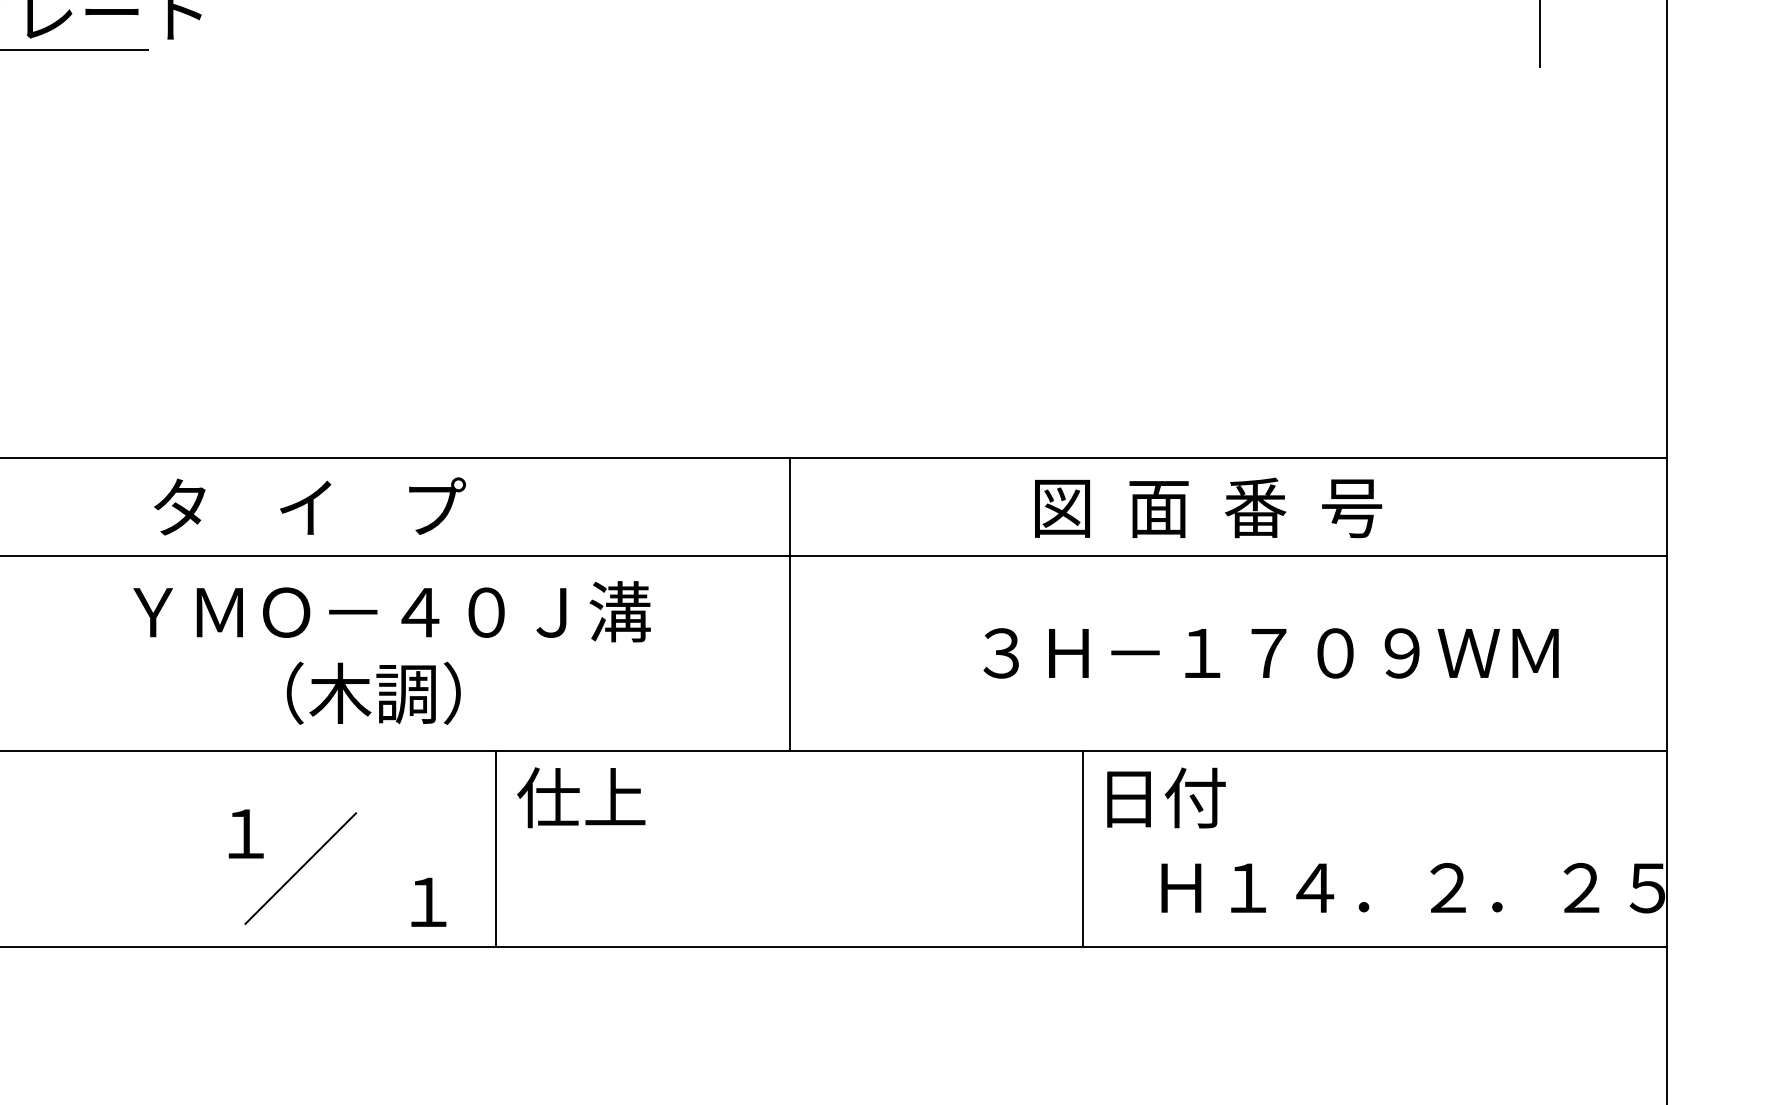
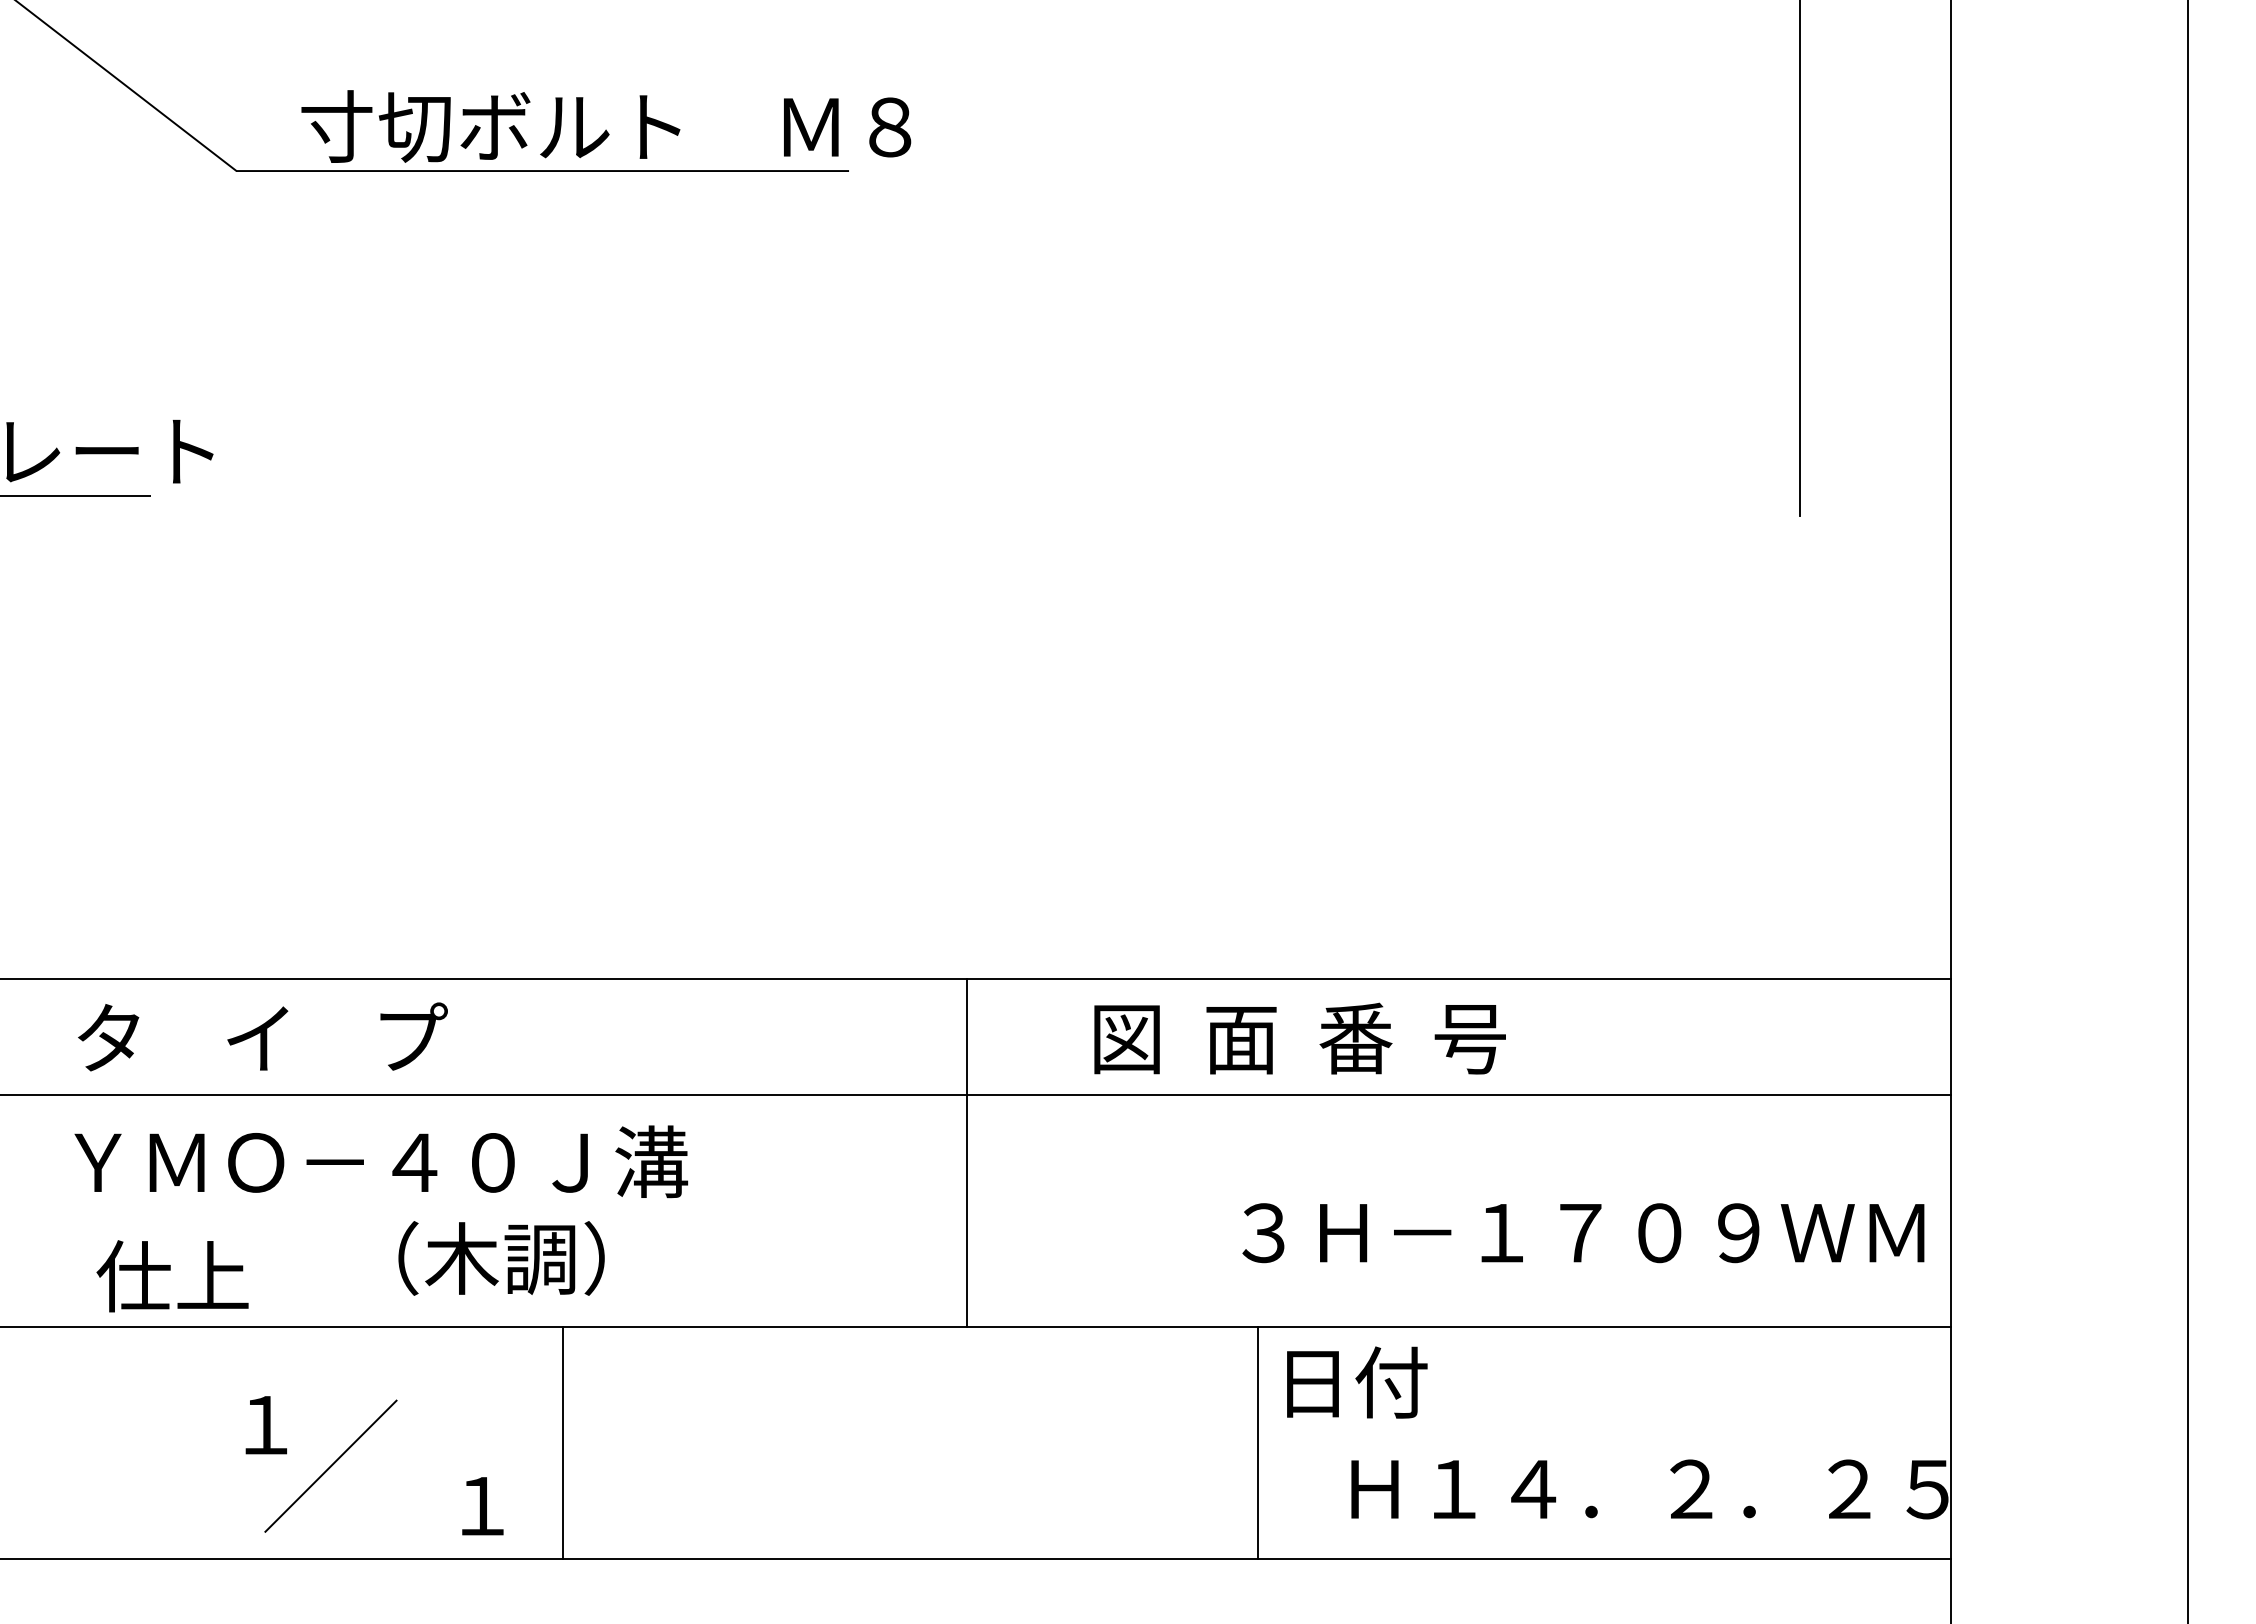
text: (309, 506) -> (262, 1036), moved
text: (1207, 507) -> (1299, 1038), moved
line: (789, 604) -> (966, 1153), moved
text: (392, 611) -> (381, 1161), moved
text: (1271, 653) -> (1583, 1233), moved
text: (373, 693) -> (501, 1258), moved
text: (581, 797) -> (172, 1276), moved

